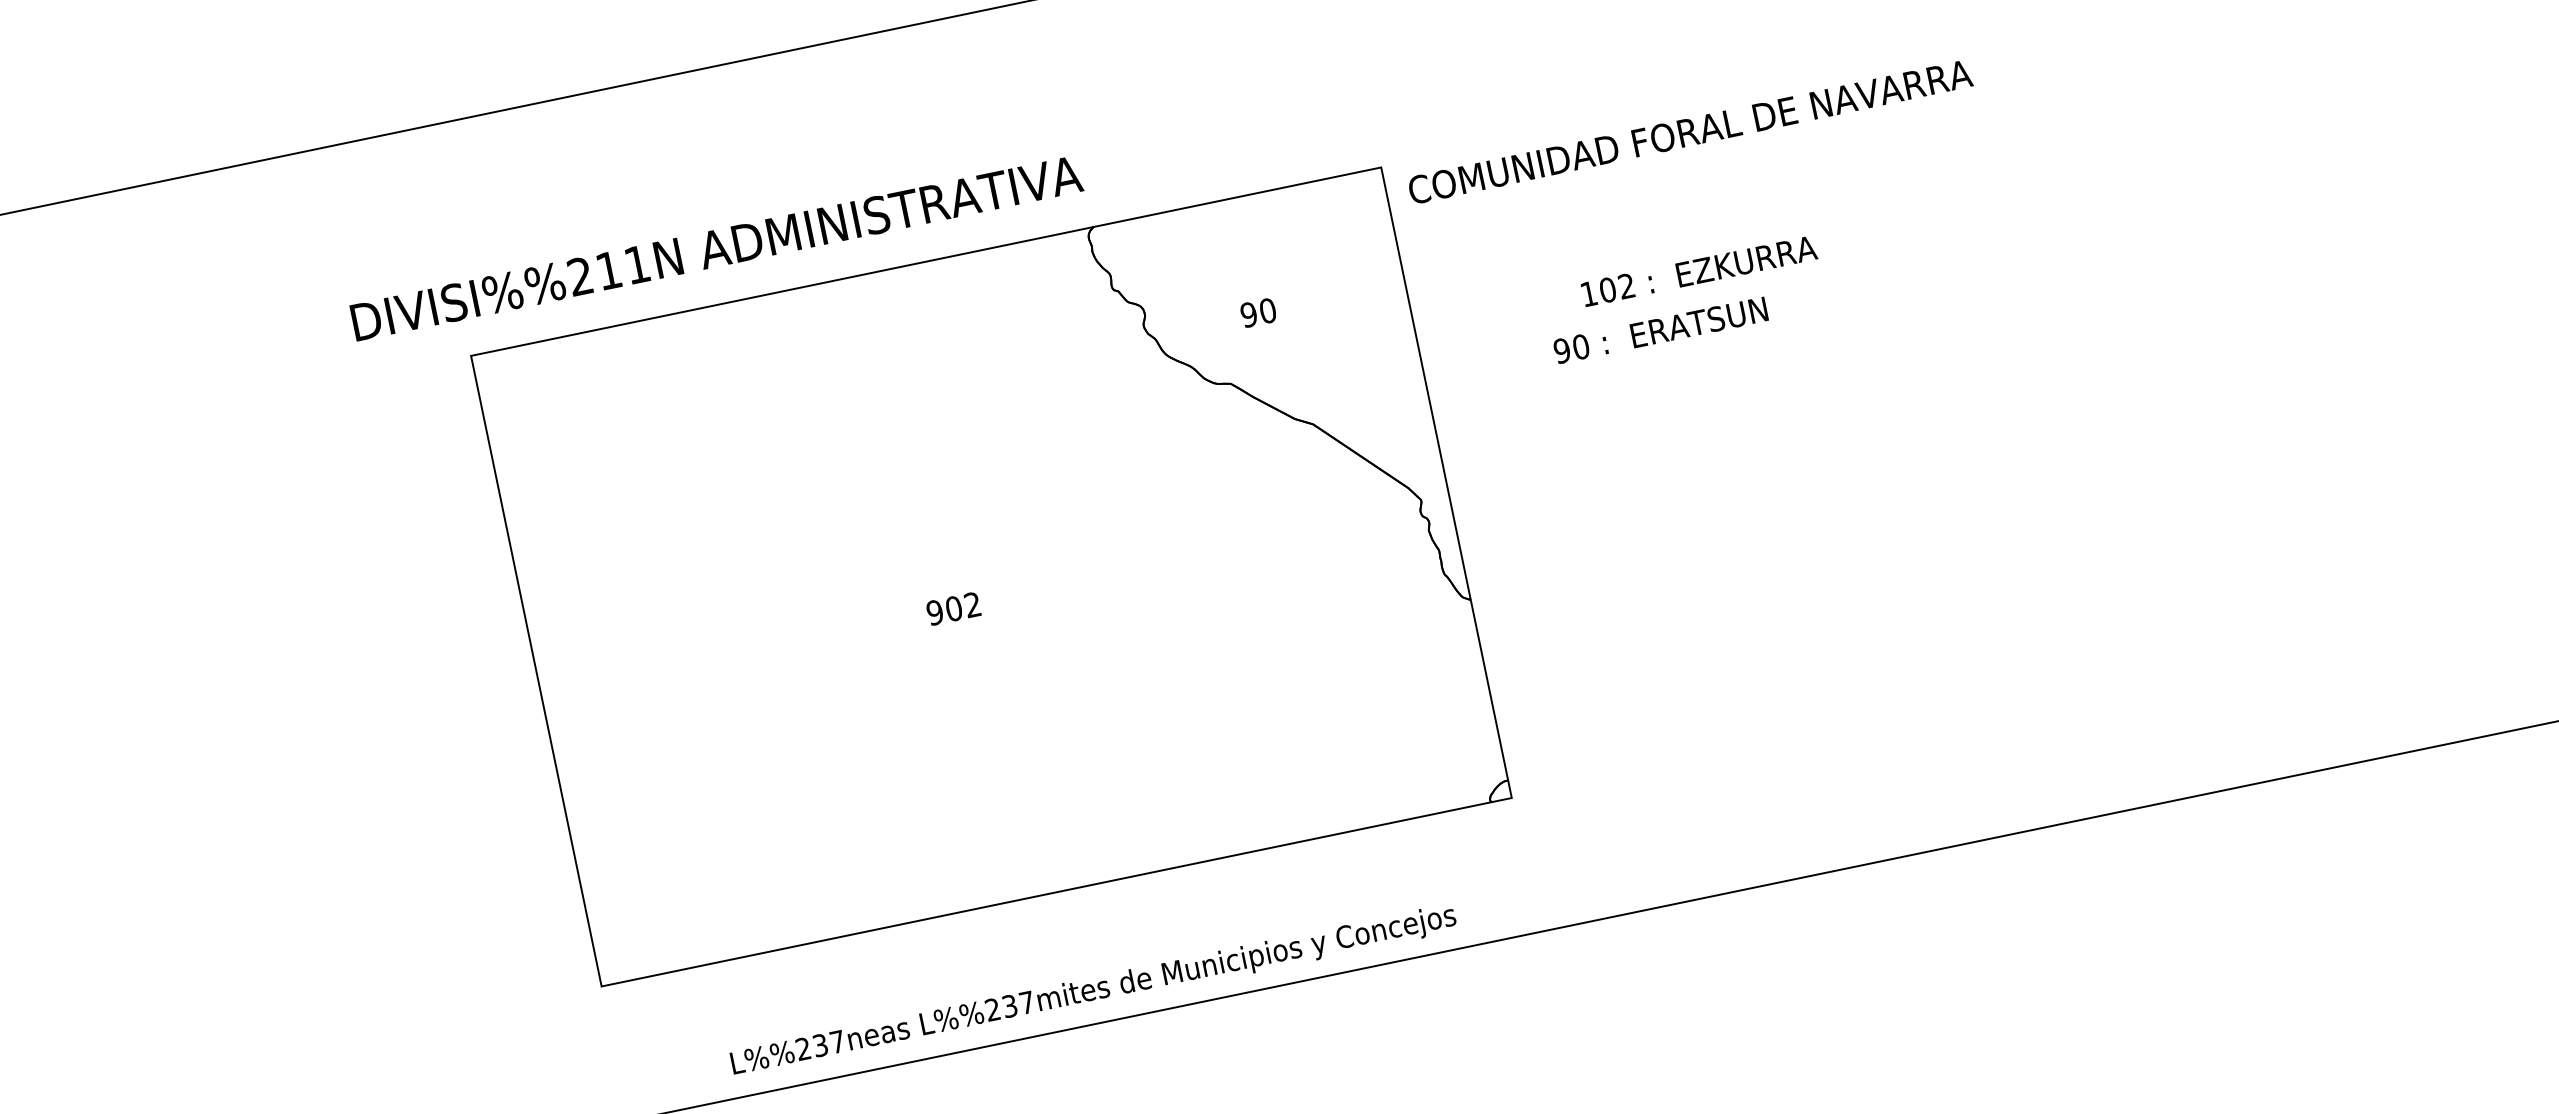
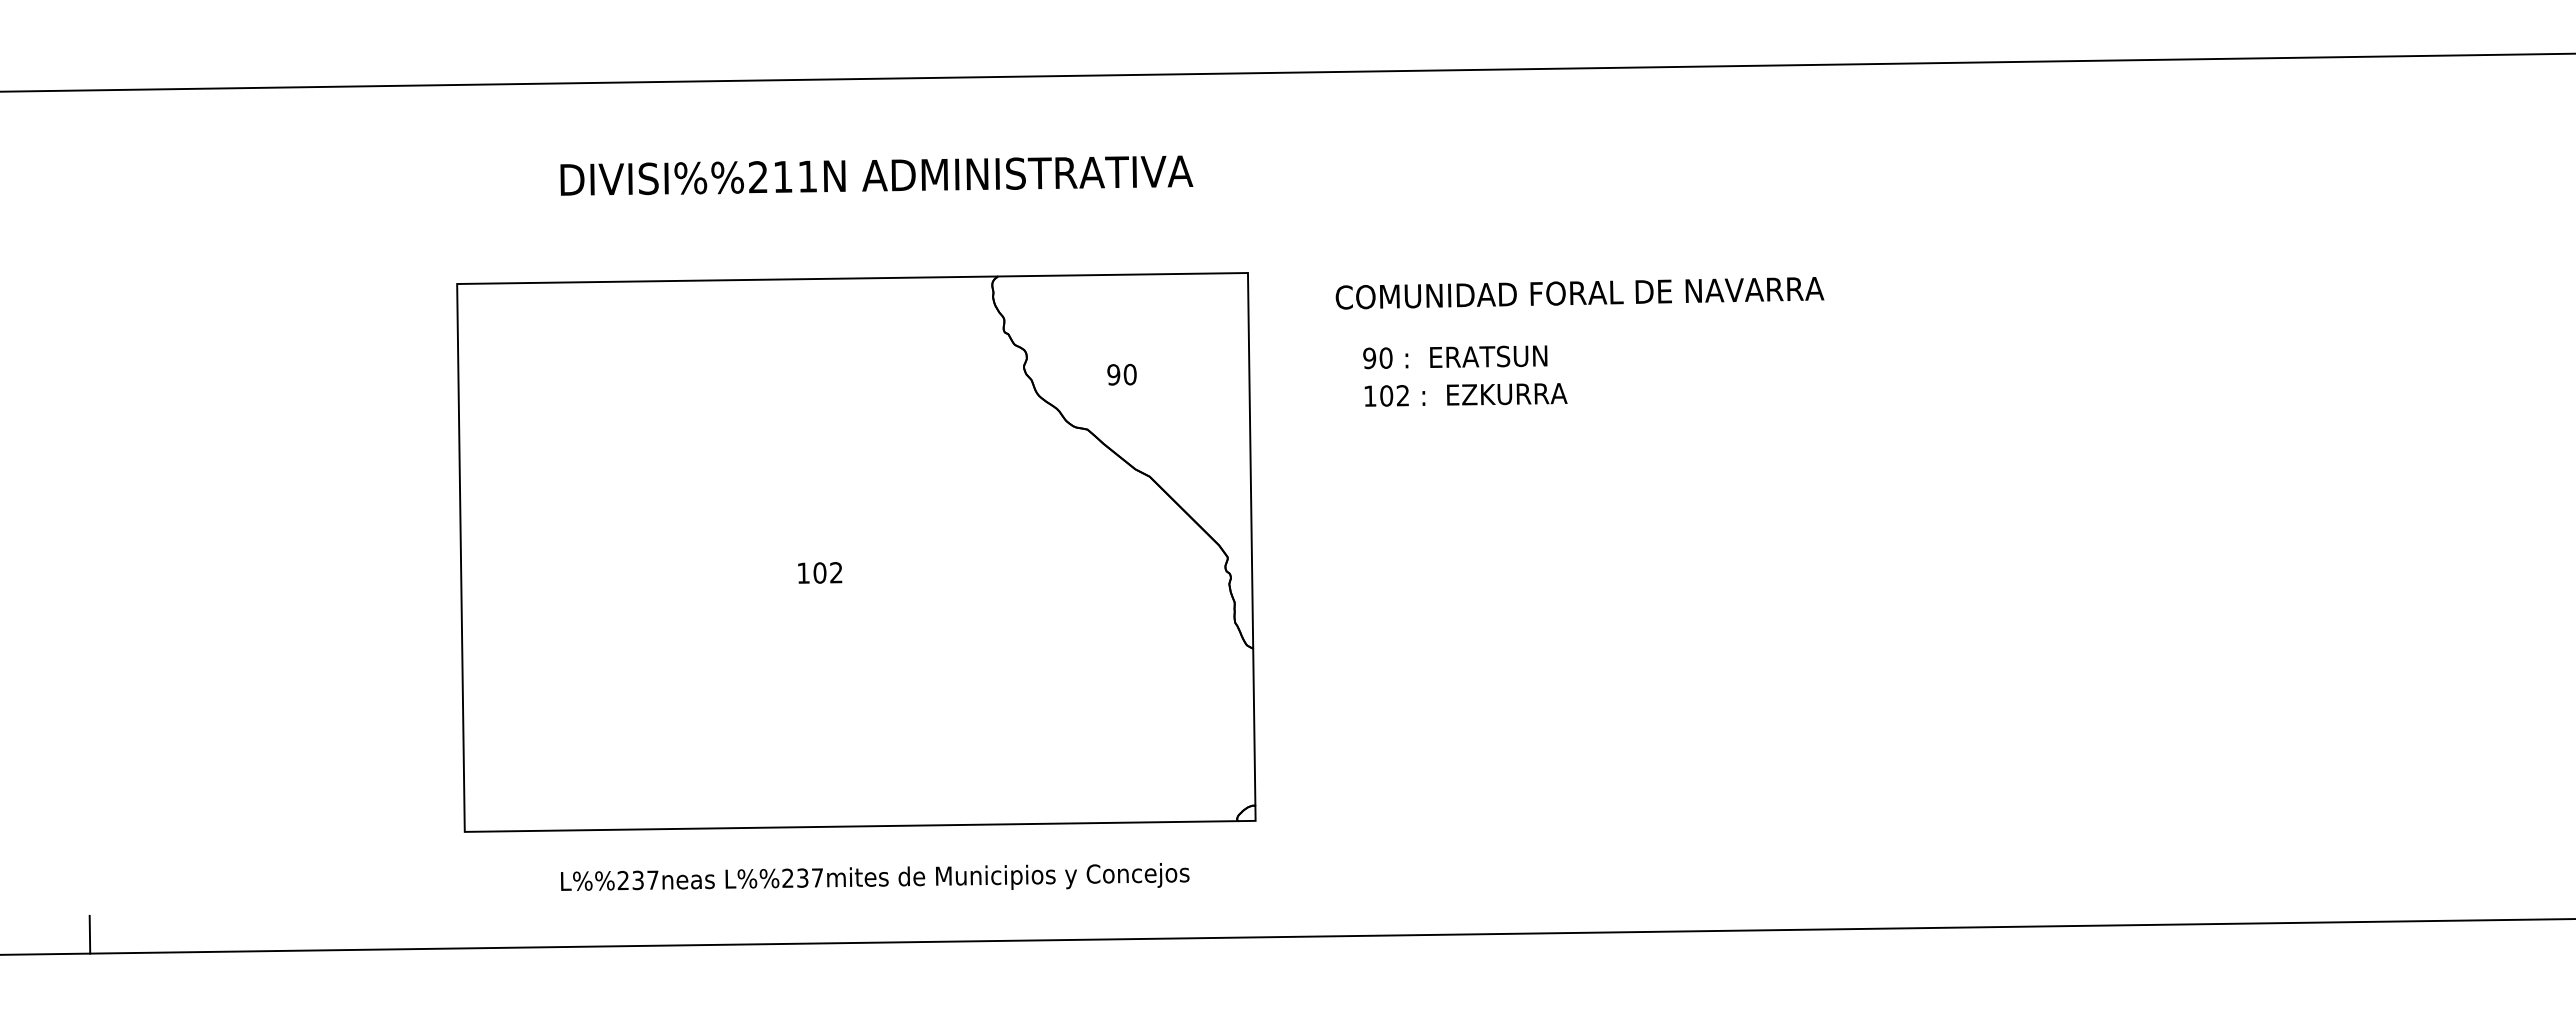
text: (1689, 132) -> (1579, 293), moved
text: (716, 248) -> (876, 175), moved
text: (1698, 270) -> (1465, 394), moved
text: (1661, 330) -> (1455, 357), moved
text: (935, 613) -> (803, 573), 902 -> 102
text: (1093, 988) -> (875, 876), moved

